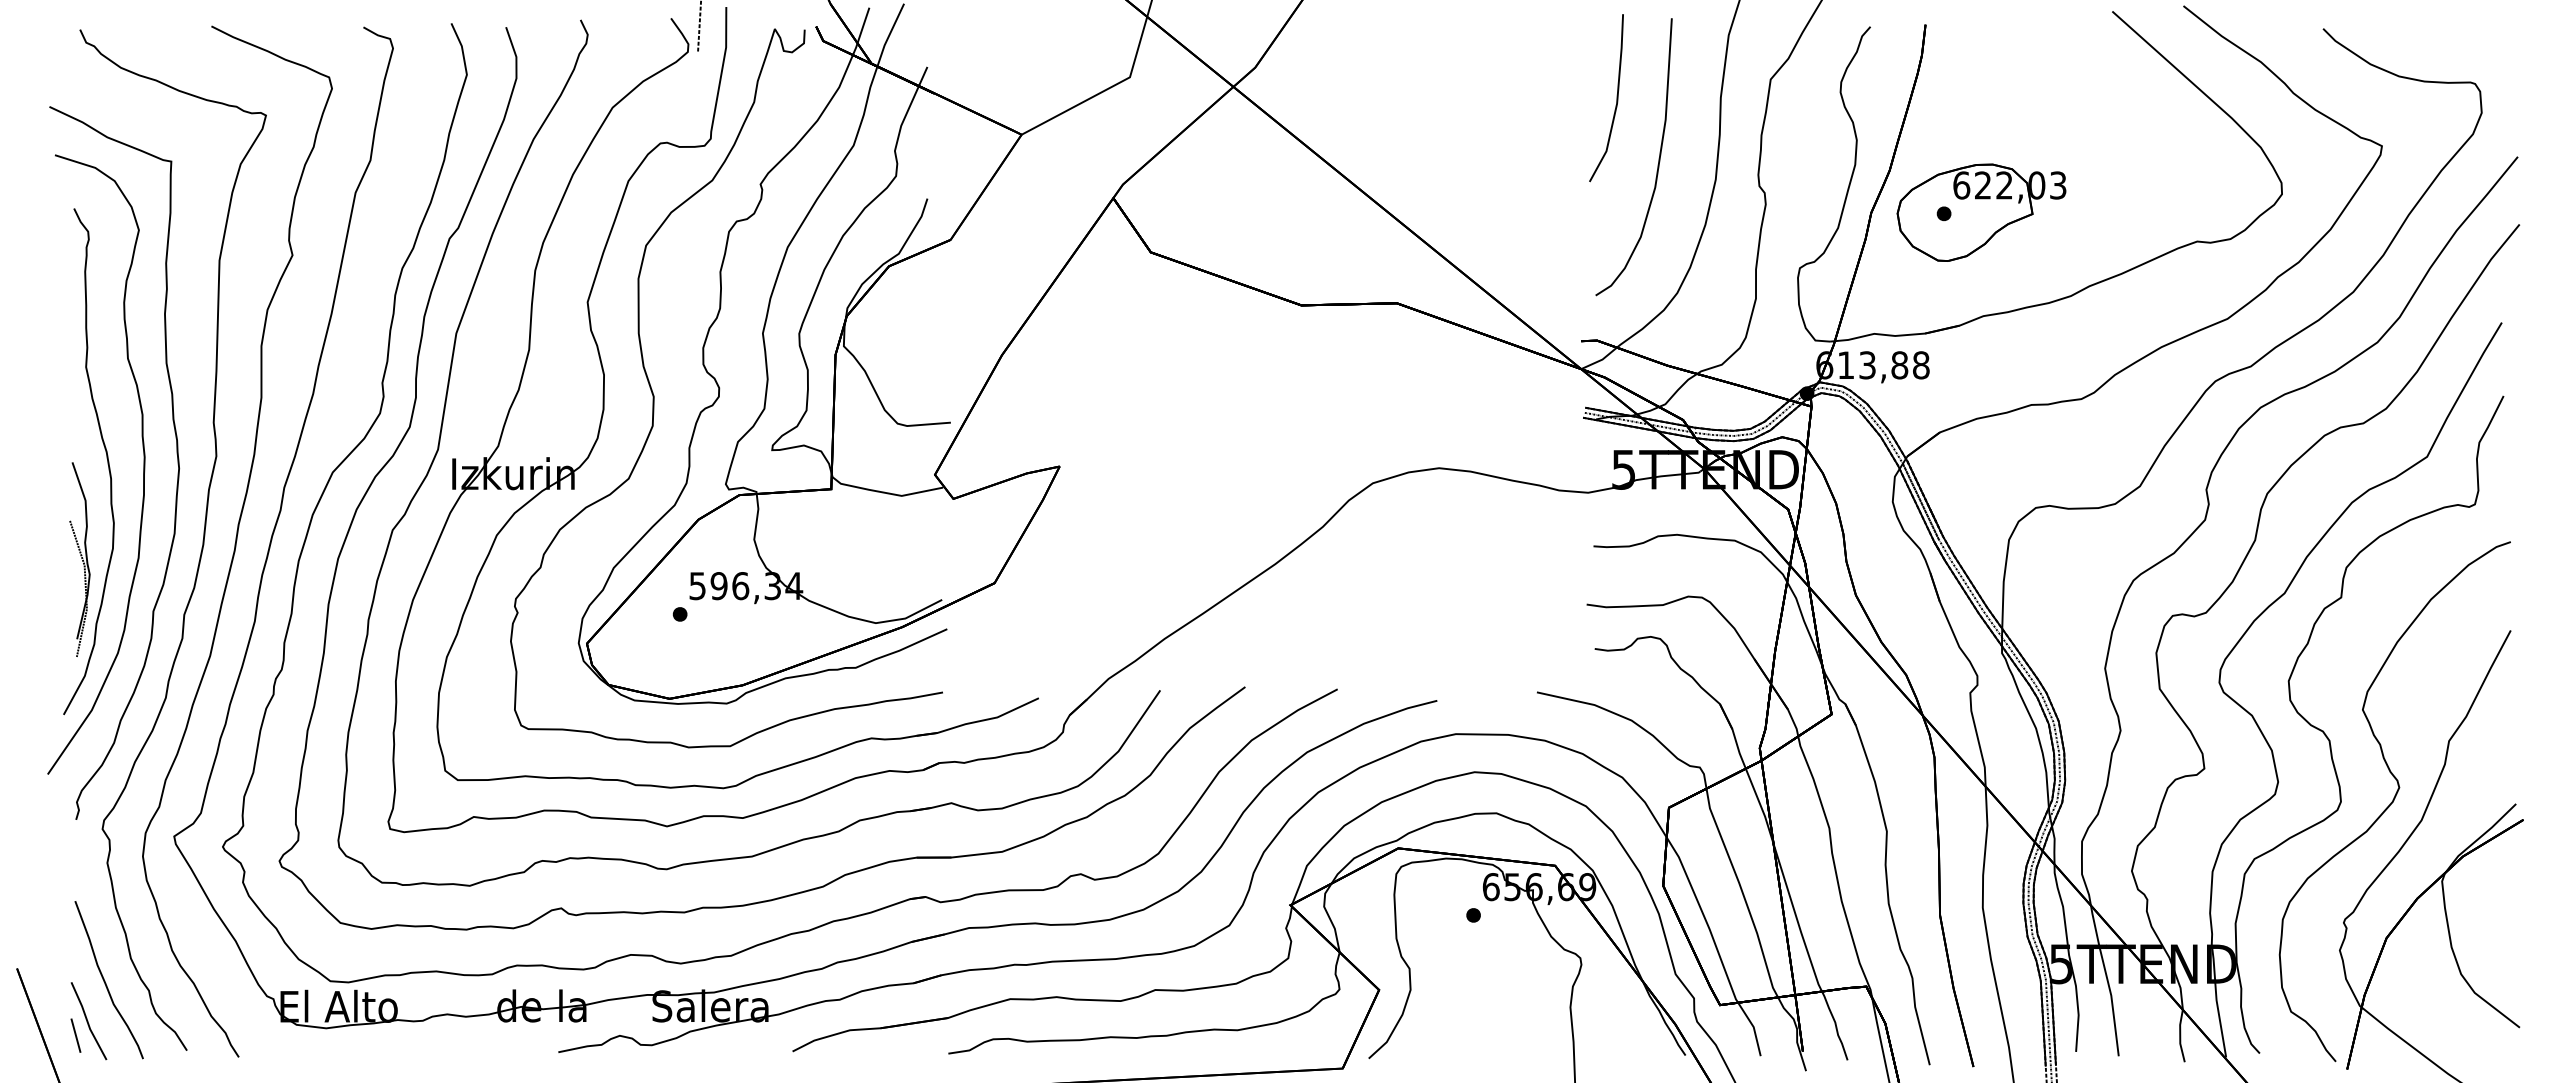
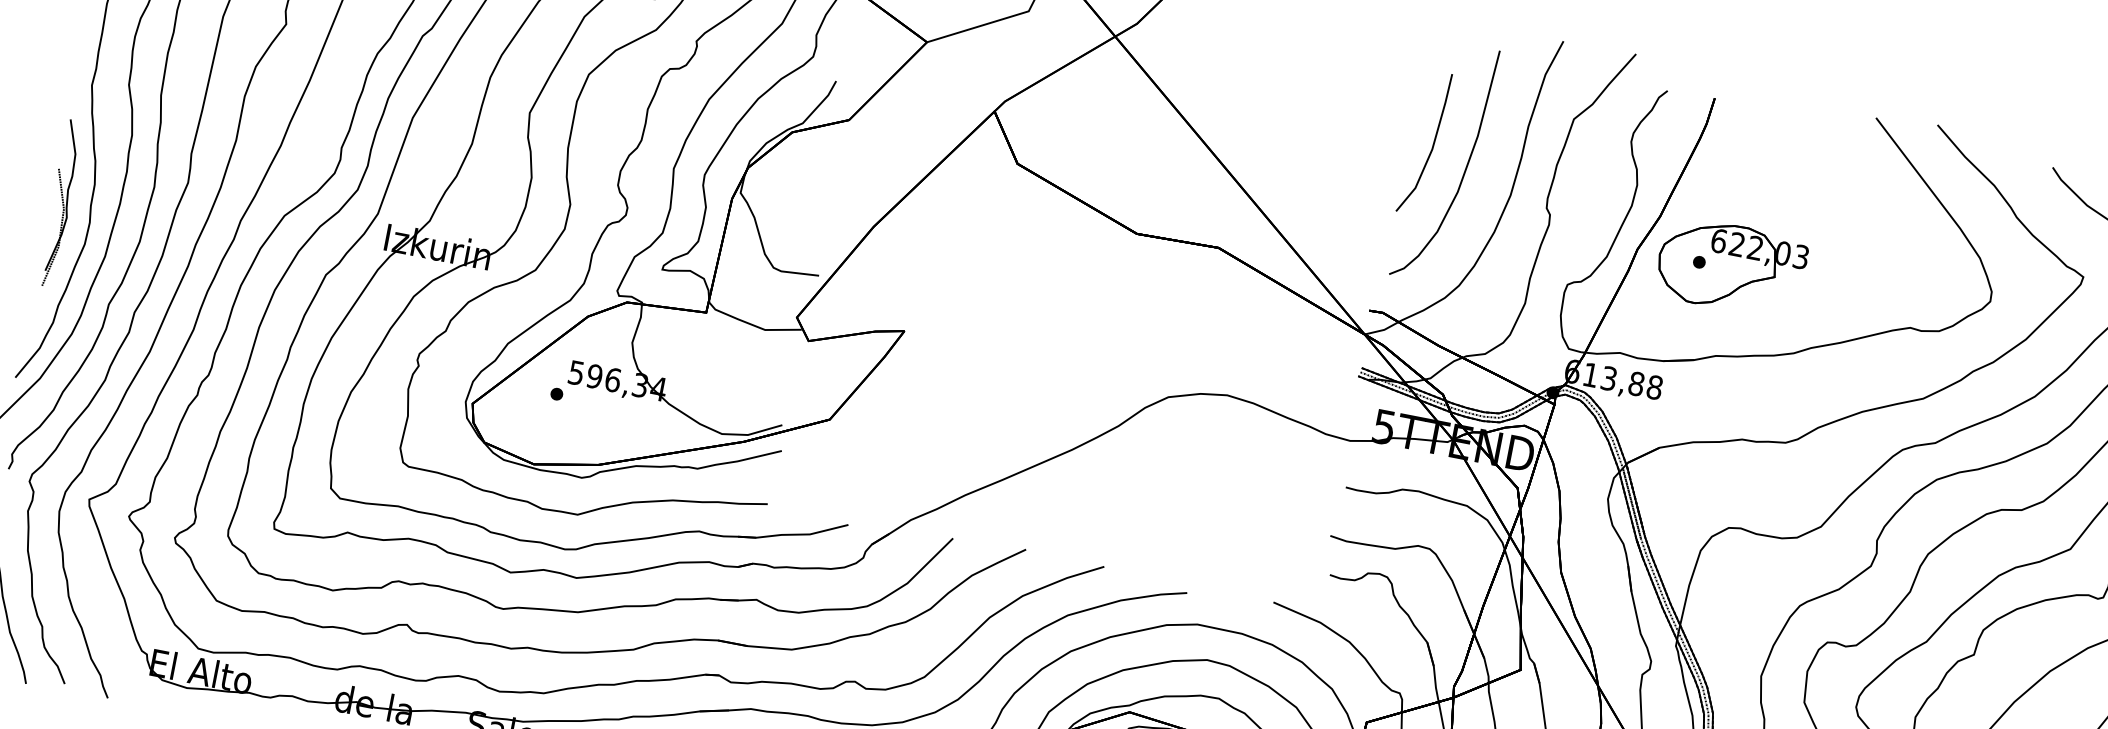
line: (1616, 98) -> (1432, 144), moved
part: (79, 559) -> (60, 203), moved

